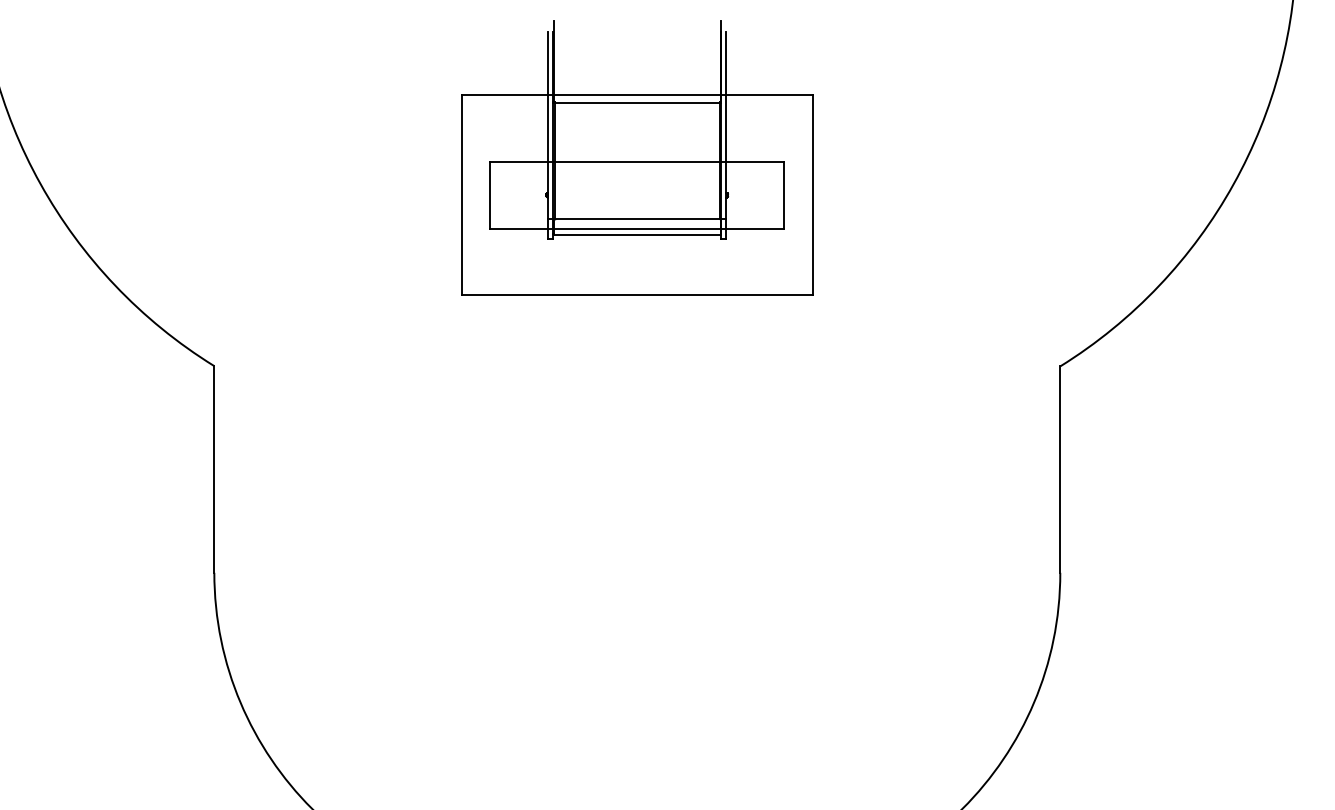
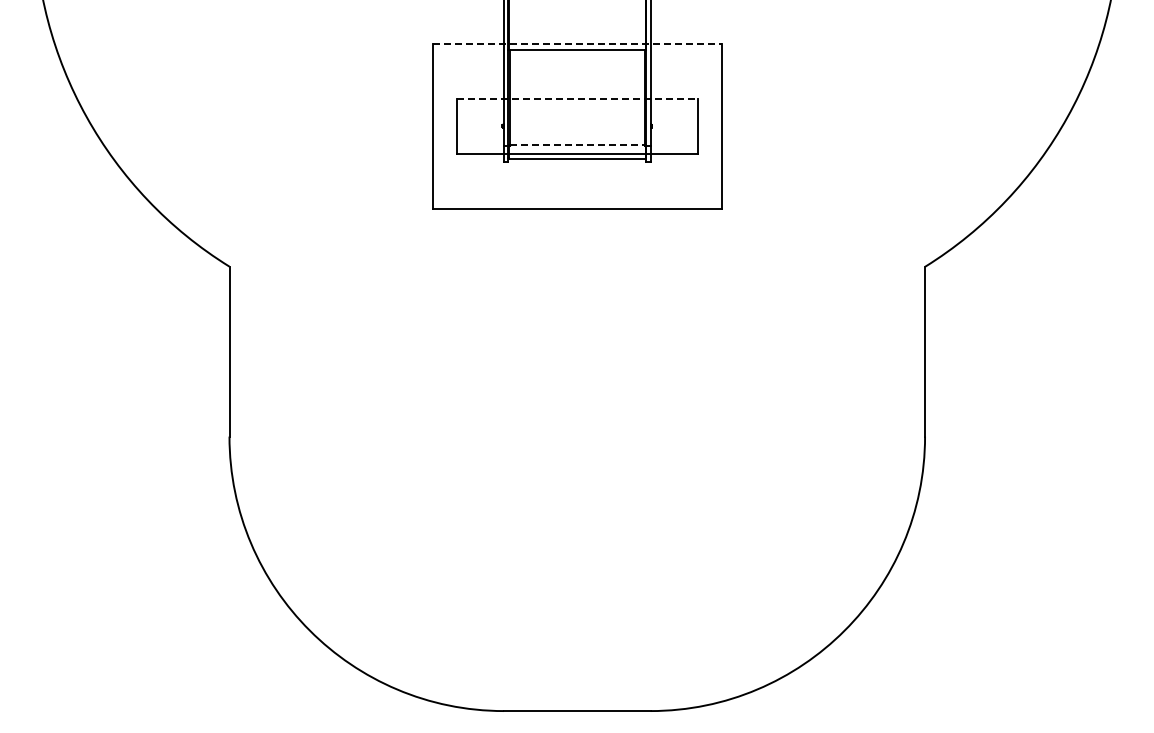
line: (638, 94) -> (578, 43), solid -> dashed
line: (637, 161) -> (577, 98), solid -> dashed
line: (637, 218) -> (577, 145), solid -> dashed

